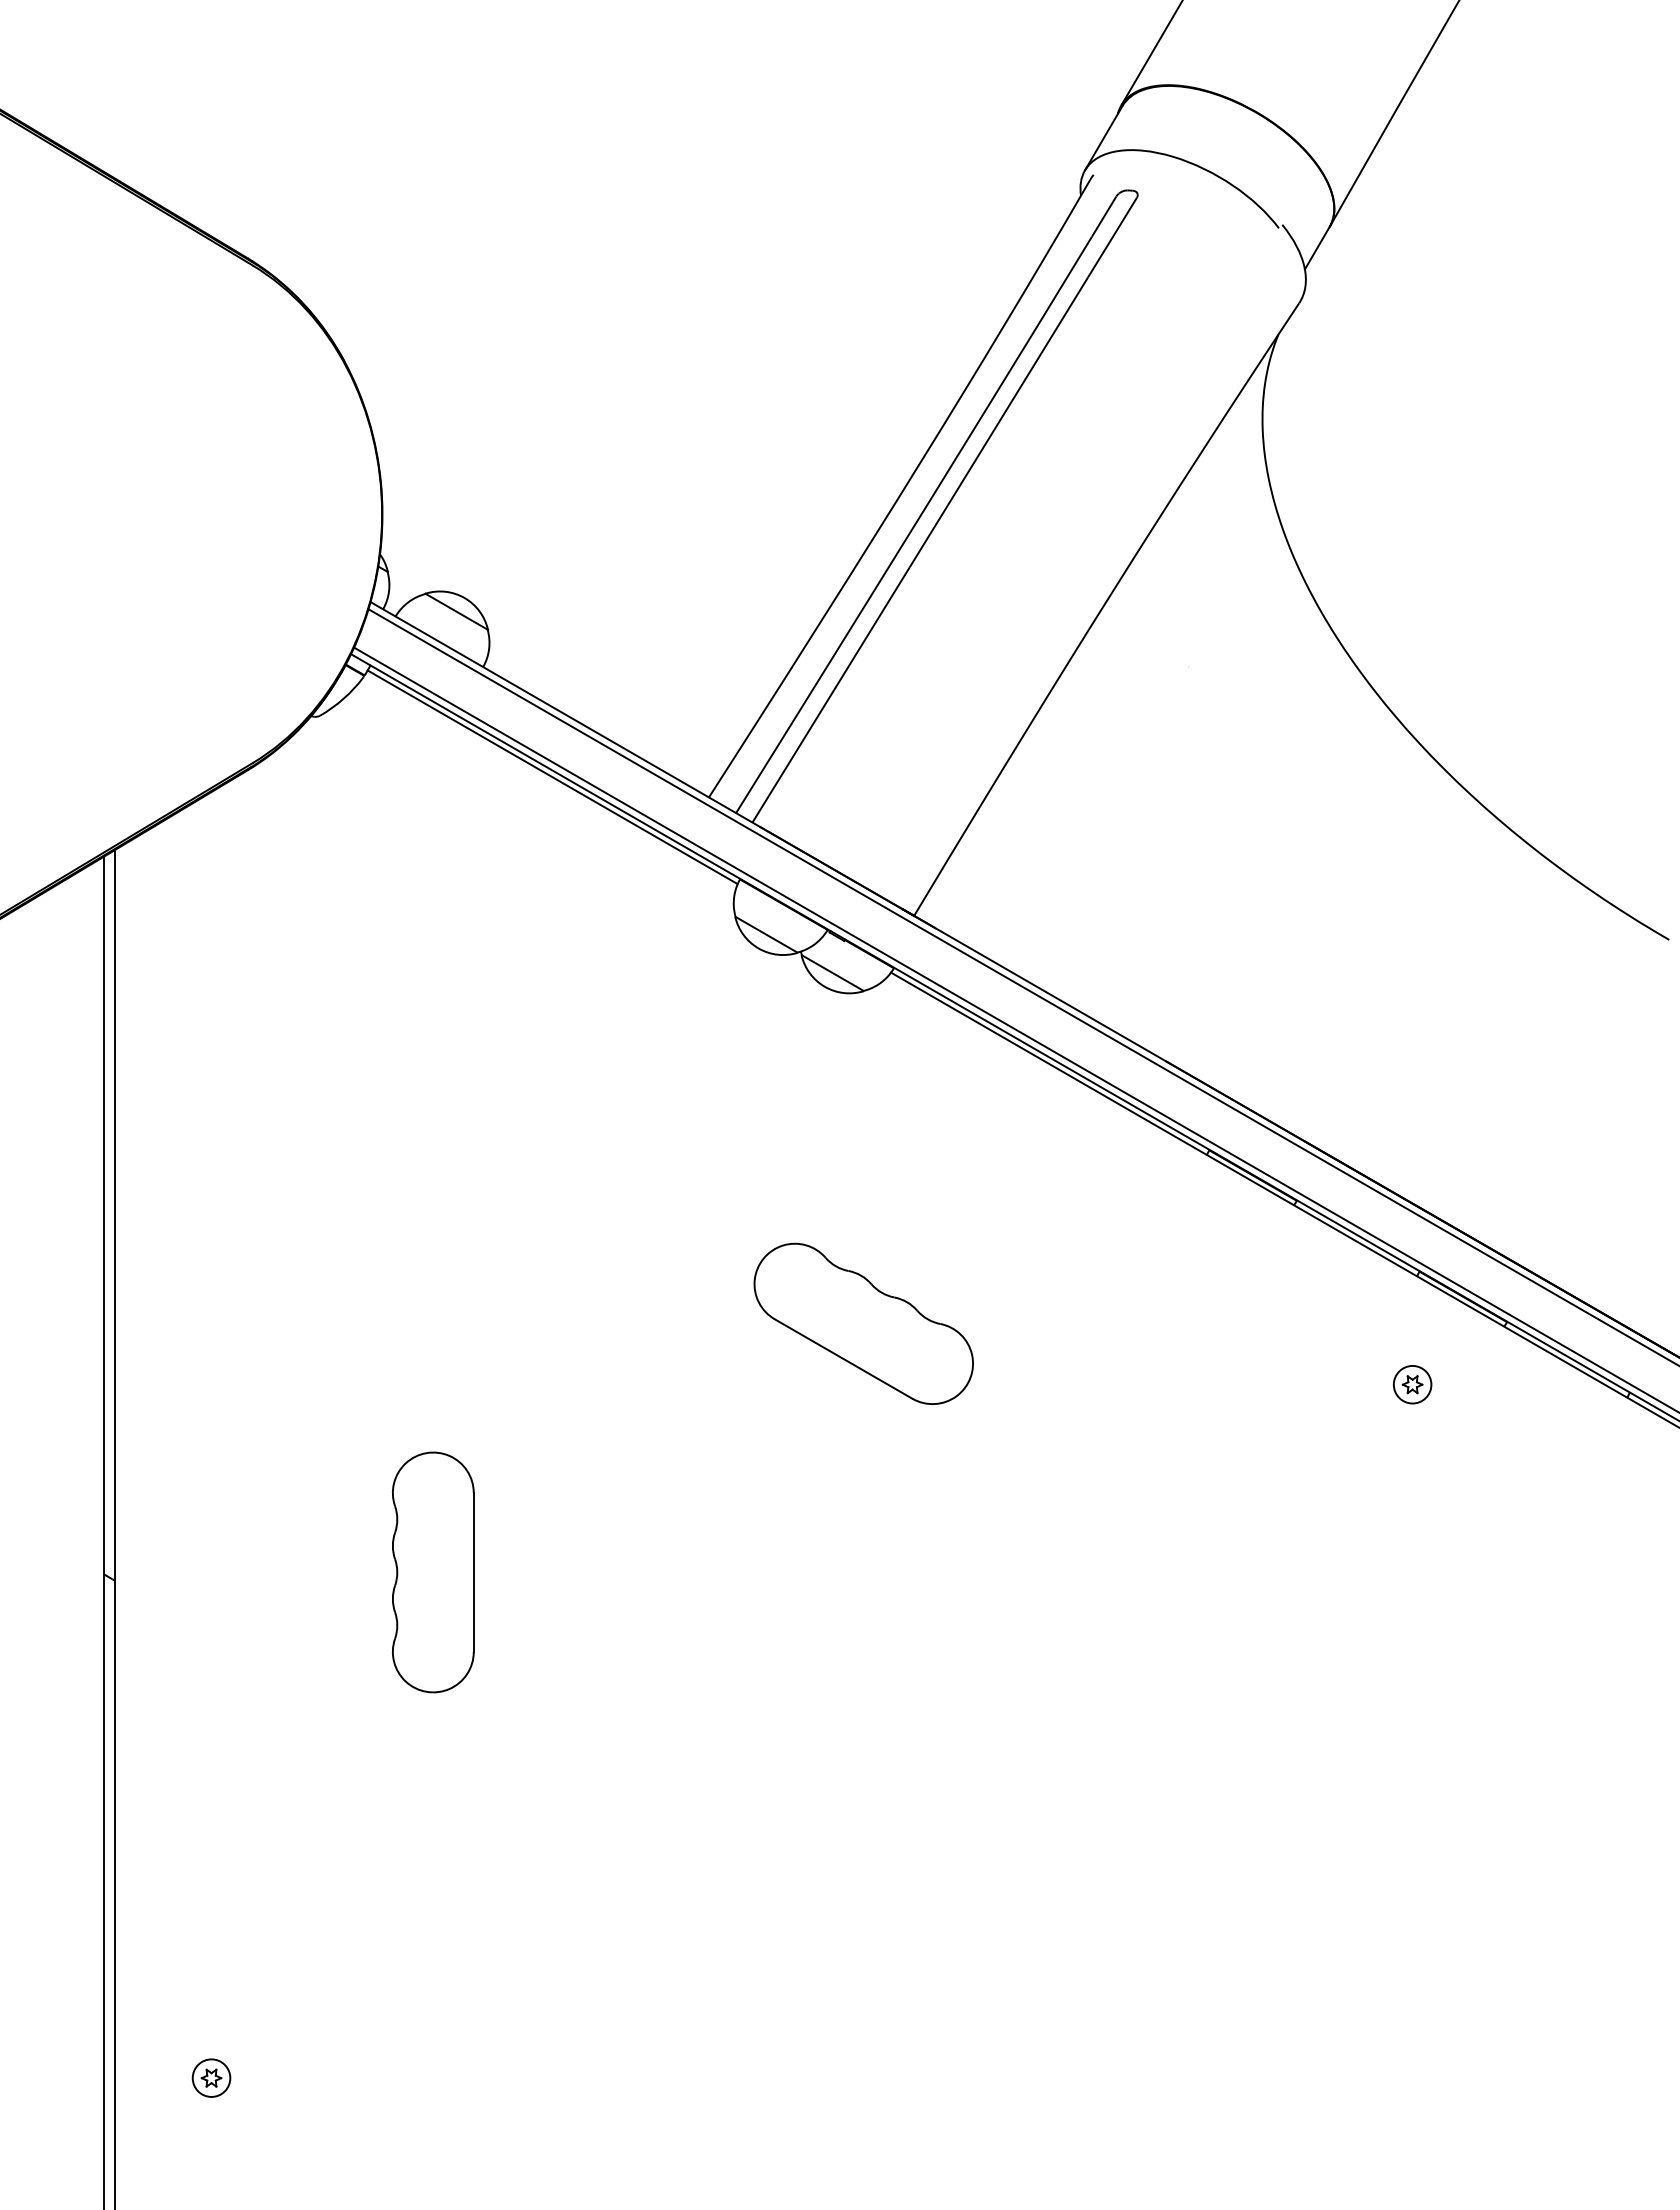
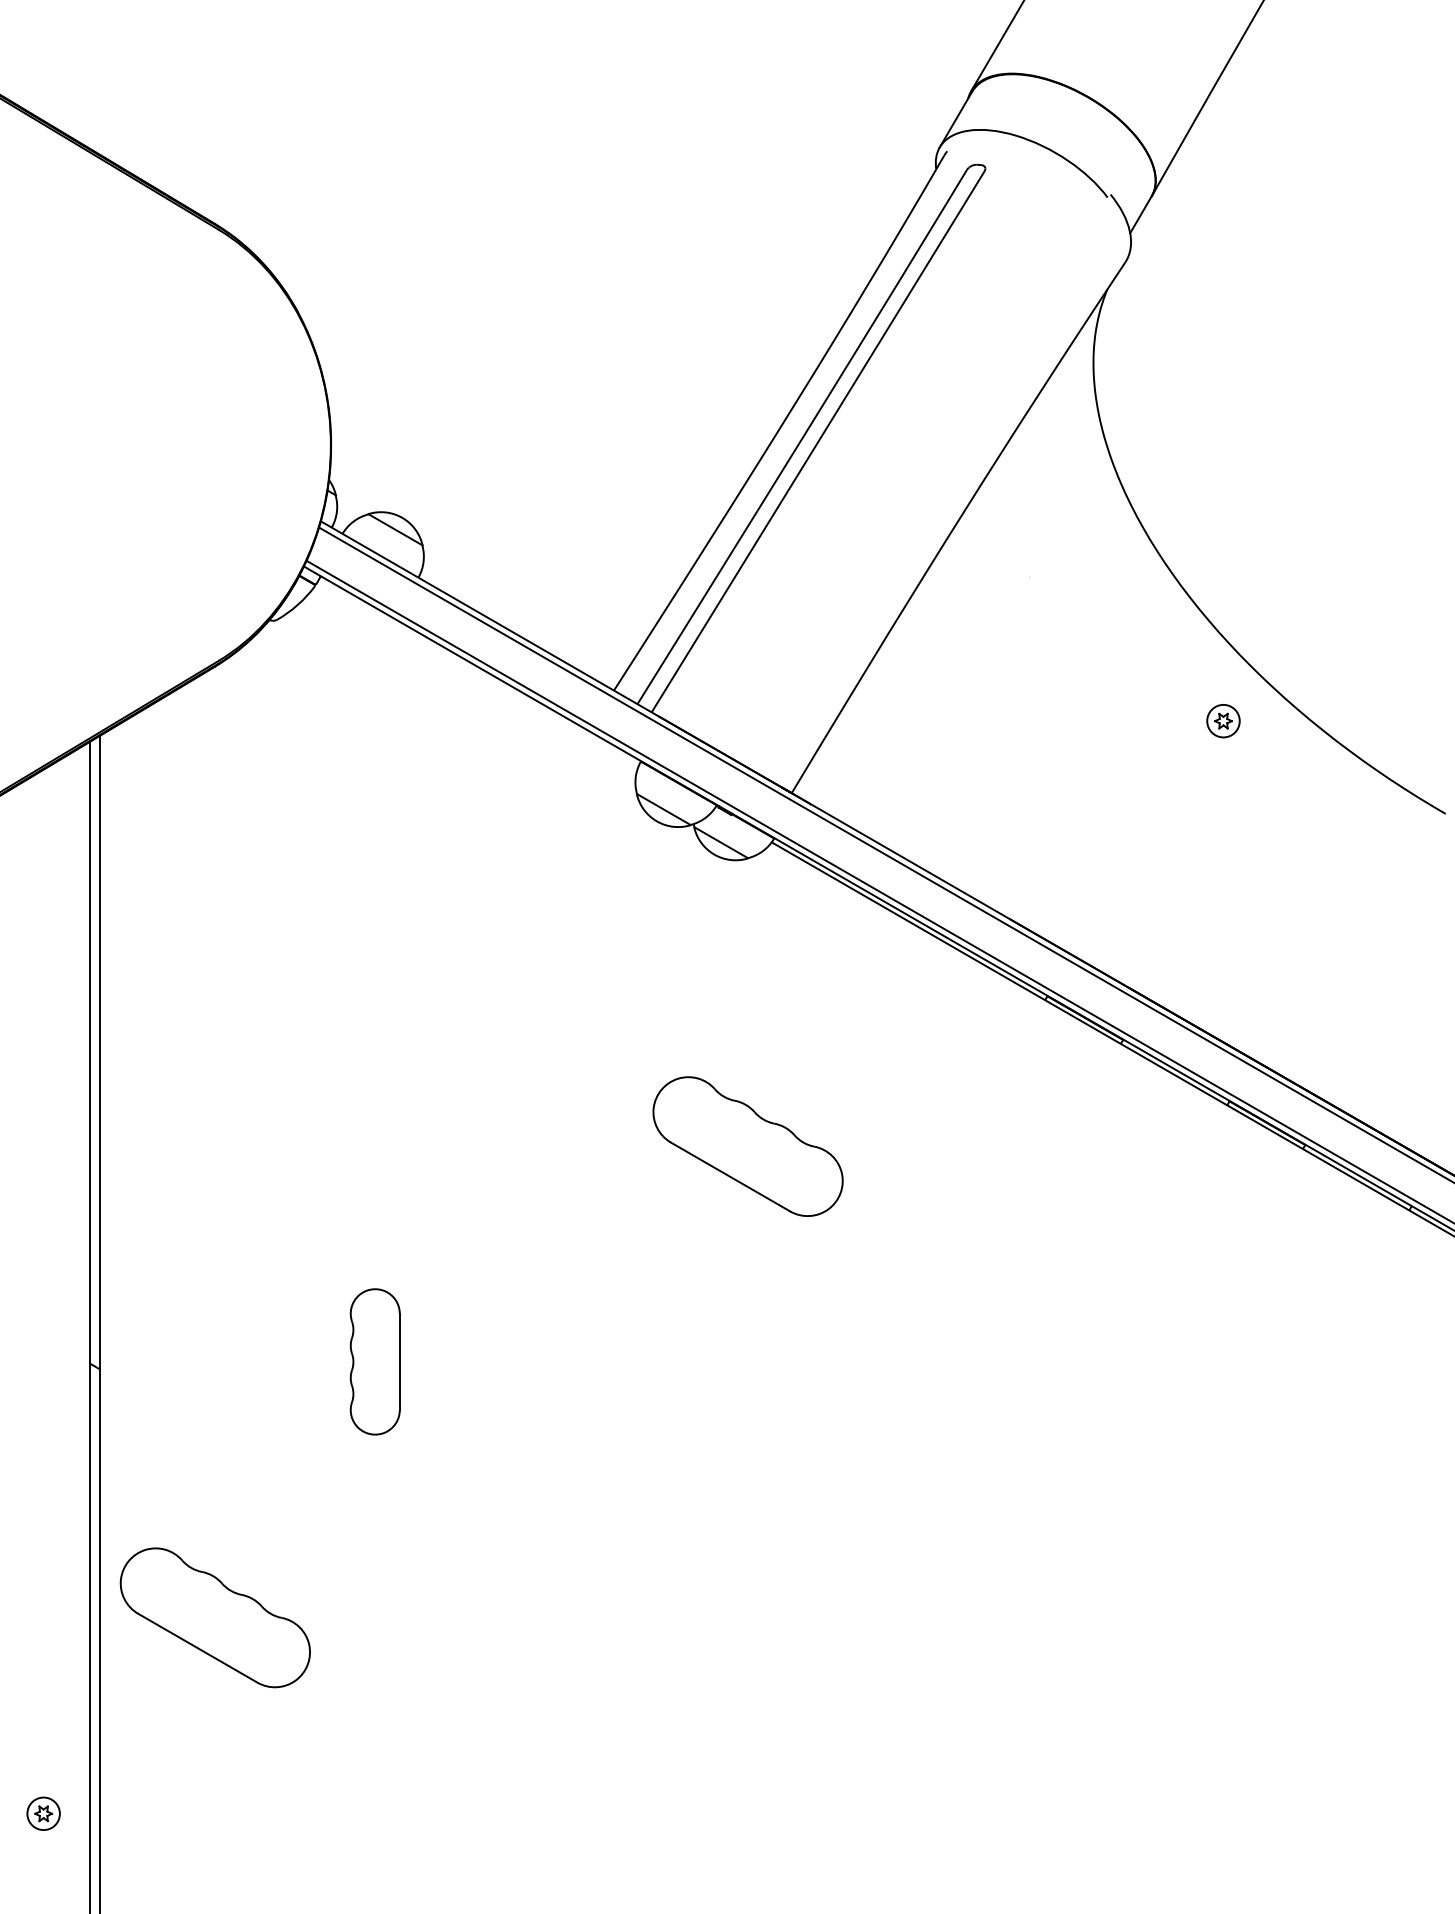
line: (552, 777) -> (478, 673), removed
part: (1412, 1384) -> (1223, 720), moved
part: (433, 1572) -> (375, 1361), size x0.7
part: (248, 1867) -> (215, 1617), added
part: (211, 2077) -> (43, 1813), moved

